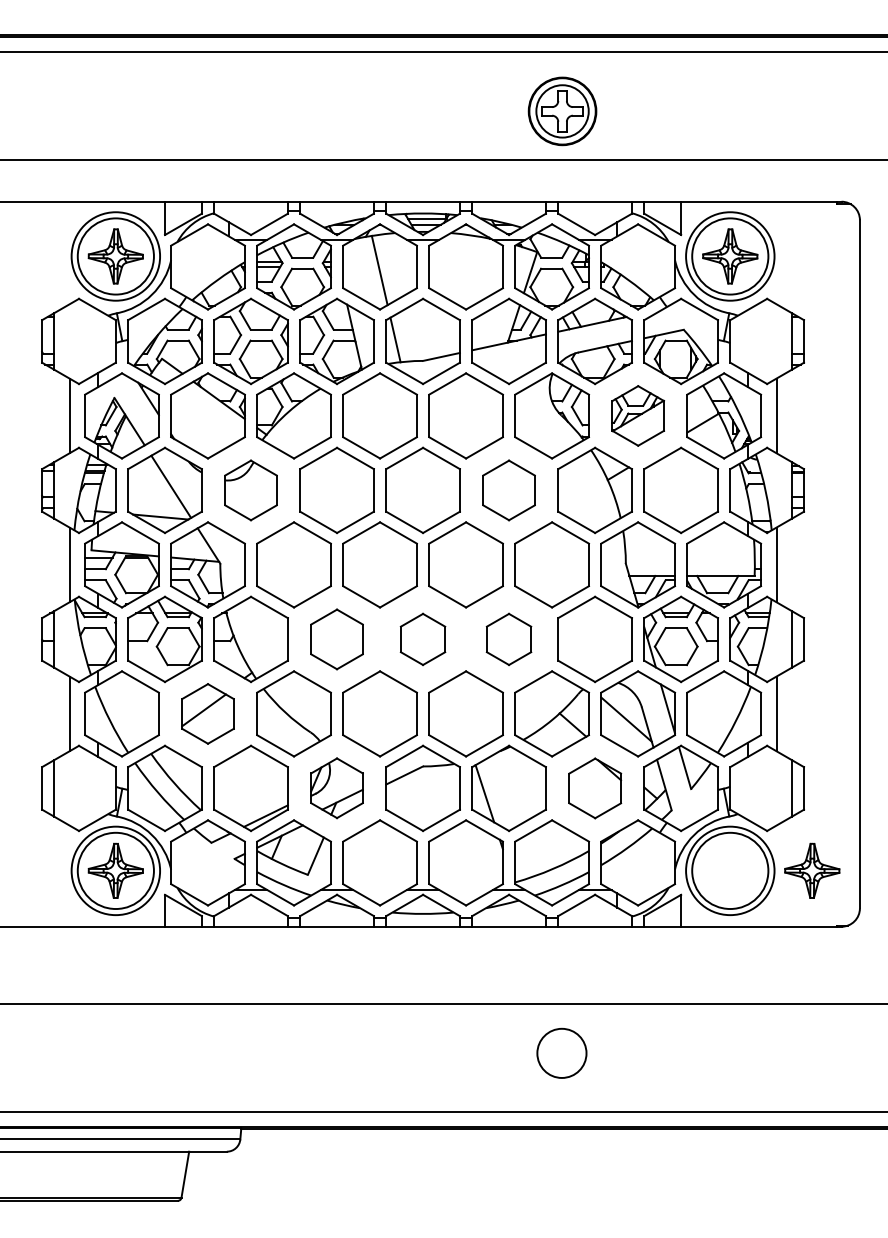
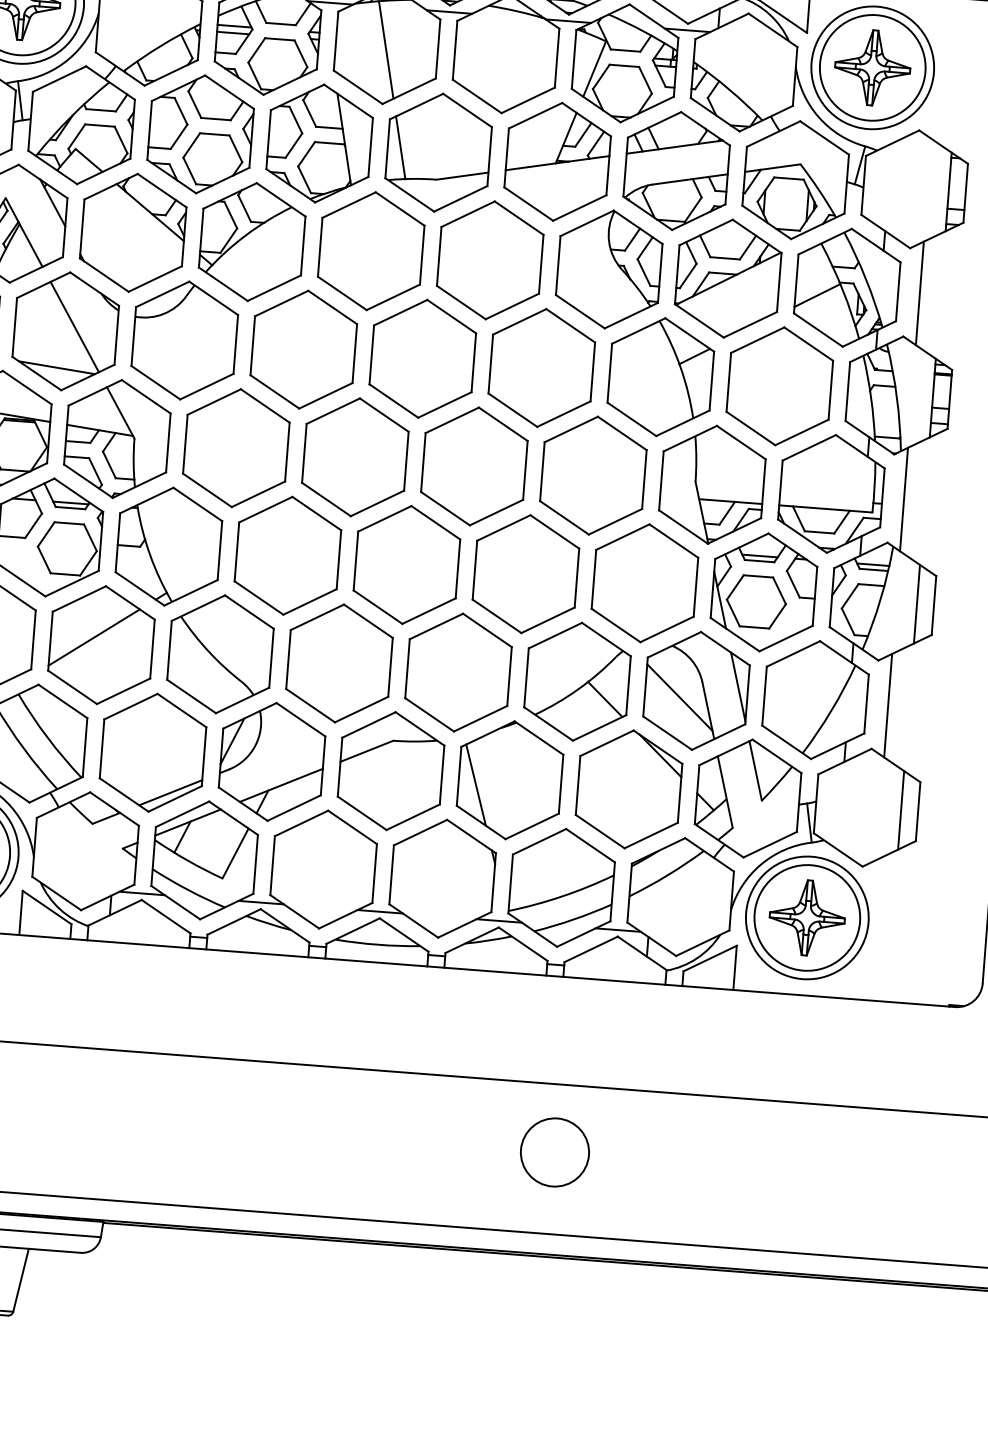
part: (638, 415) -> (728, 278), size x1.43
part: (250, 490) -> (184, 340), size x1.43
part: (508, 490) -> (540, 368), size x1.43
part: (336, 639) -> (287, 555), size x1.43
part: (422, 639) -> (406, 565), size x1.67
part: (508, 639) -> (525, 574), size x1.67
part: (207, 713) -> (100, 644), size x1.43
part: (336, 787) -> (271, 760), size x1.43
part: (595, 788) -> (629, 789), size x1.43
part: (812, 870) -> (807, 917), moved

